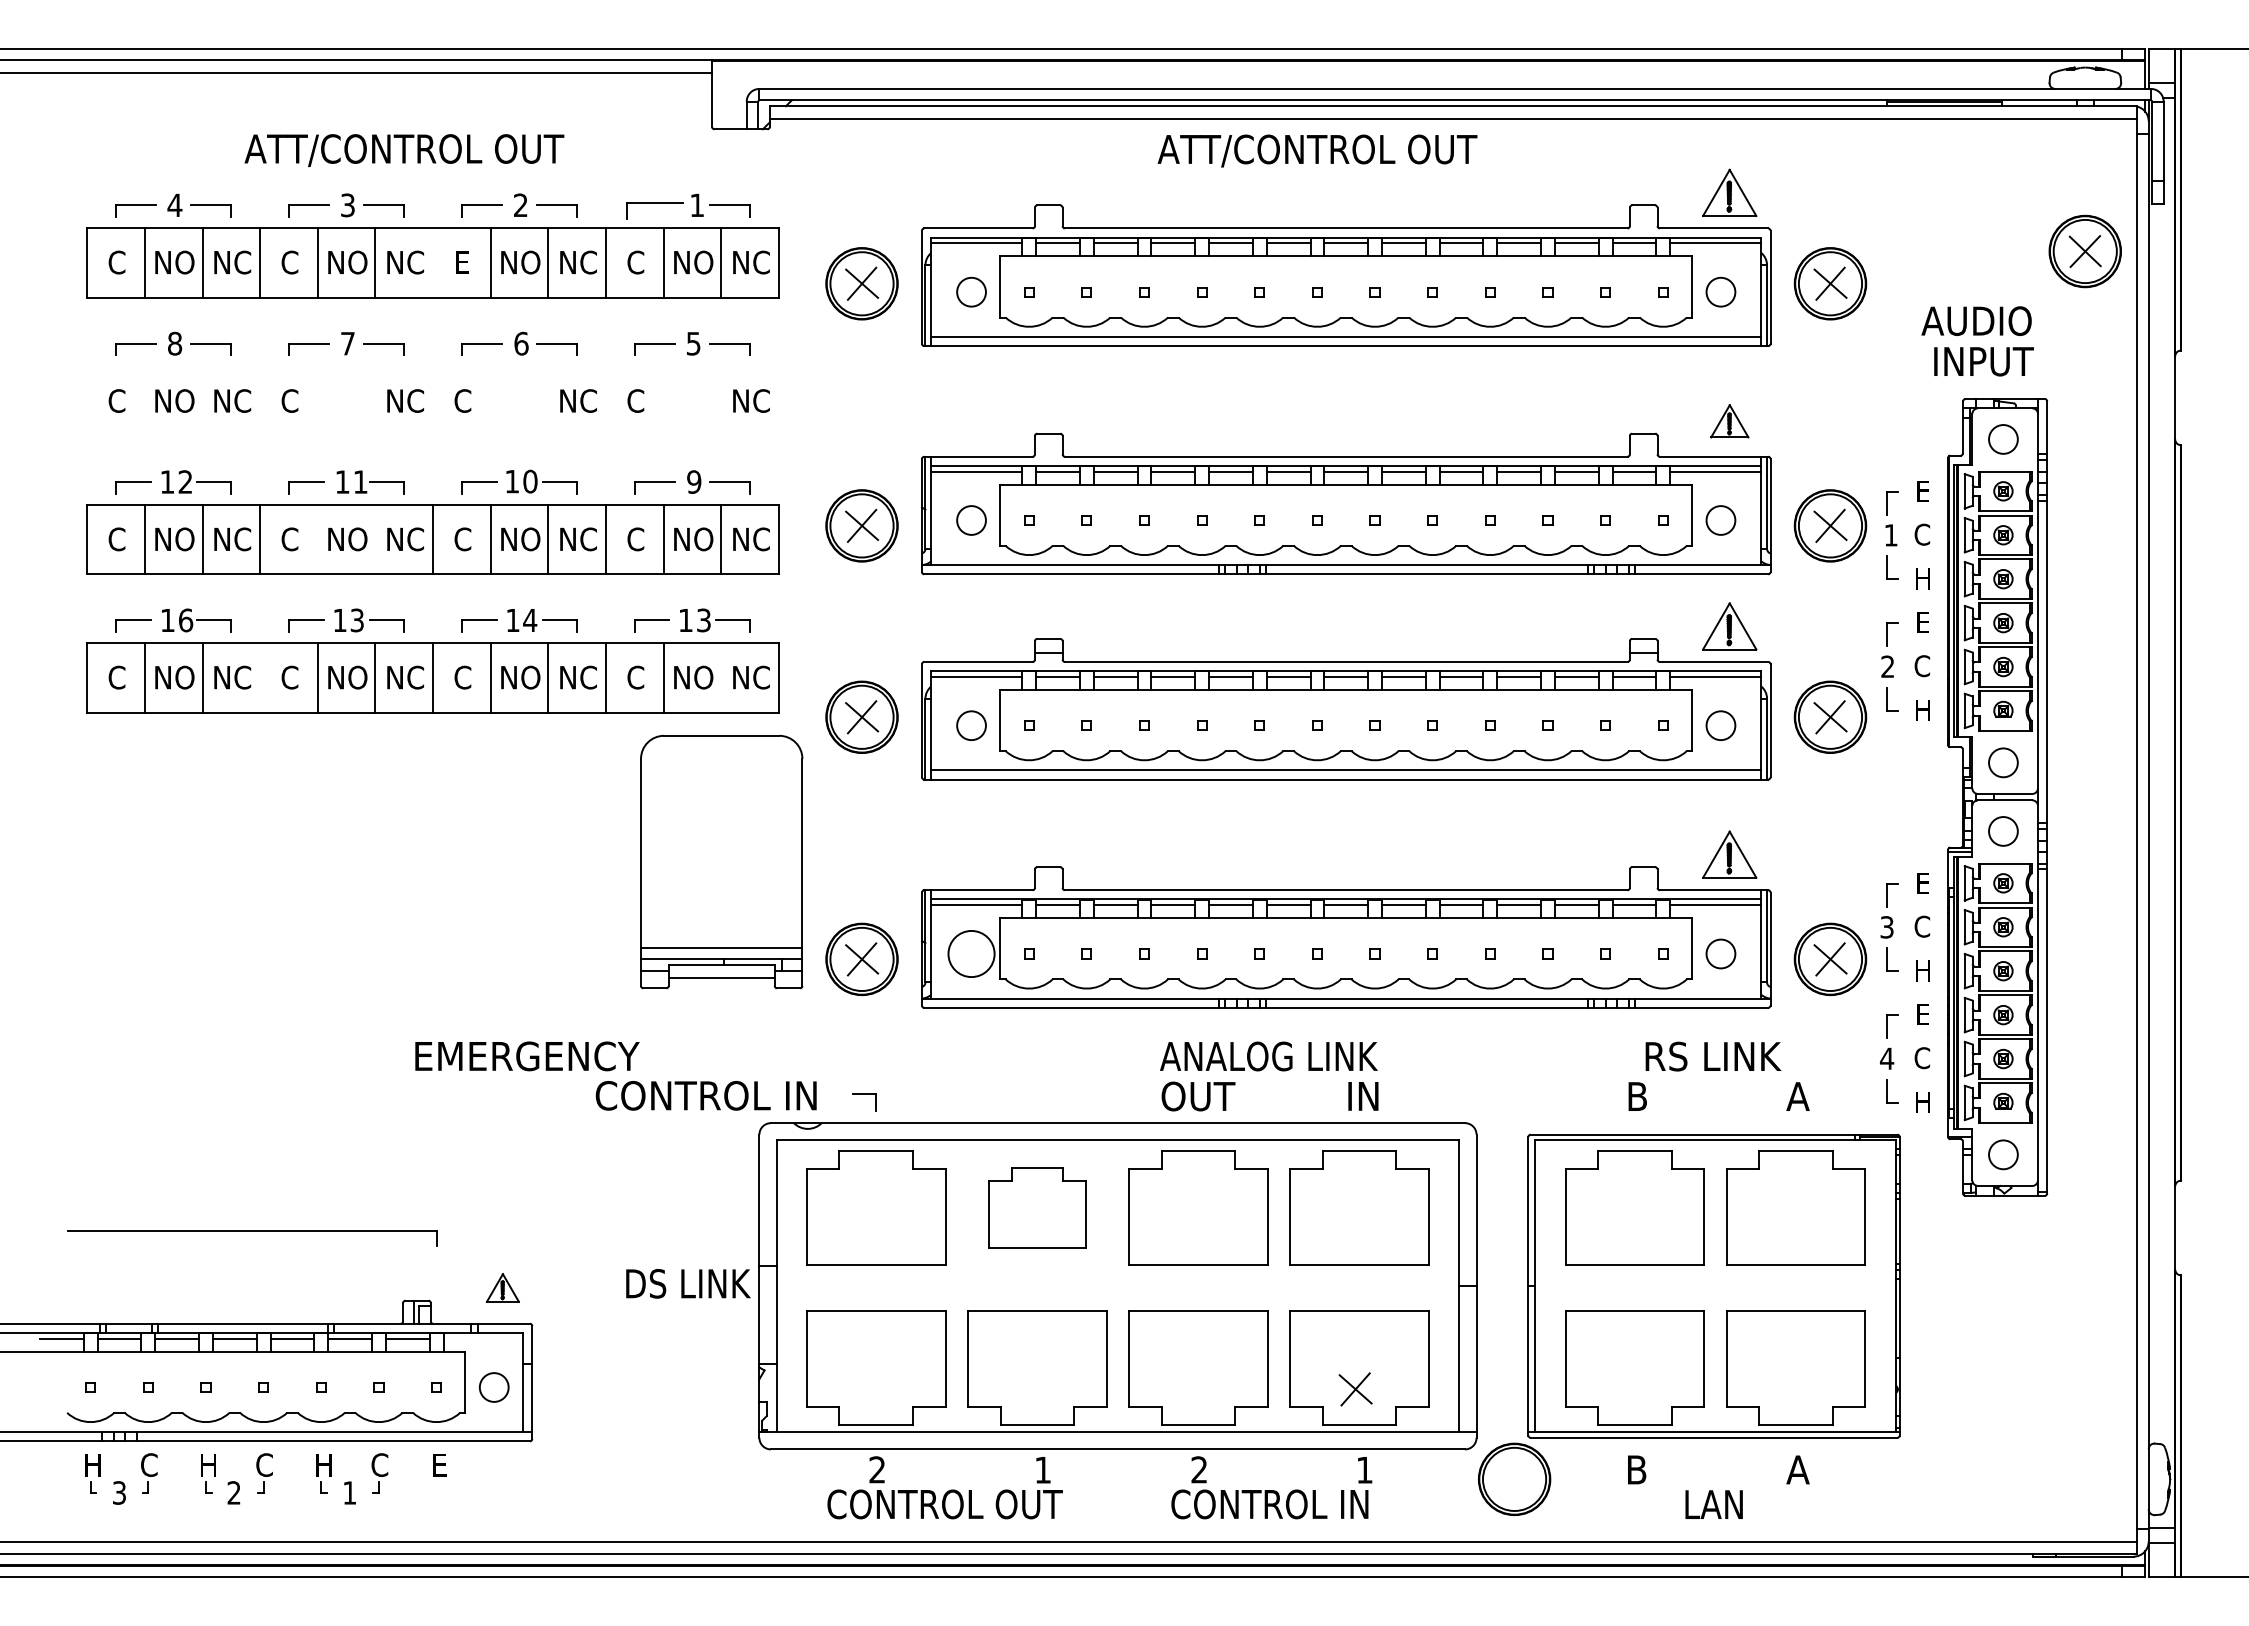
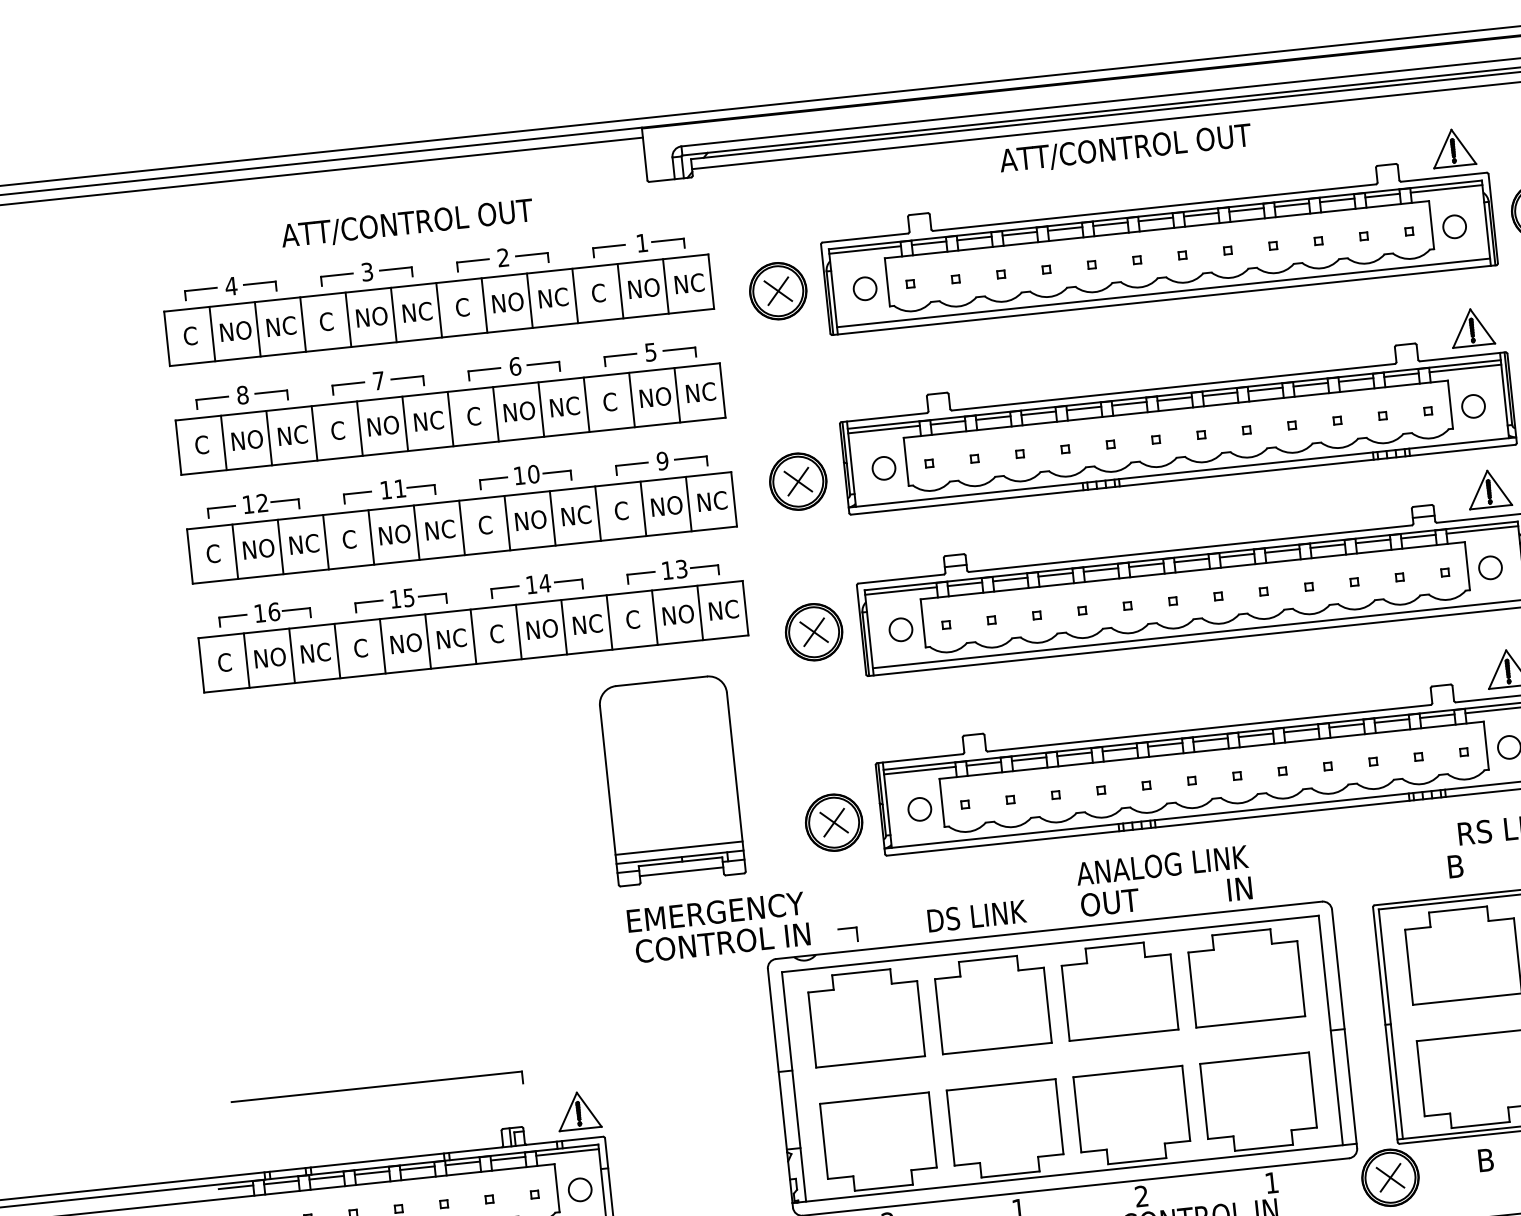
part: (654, 210) -> (608, 250), size x0.71
line: (433, 262) -> (439, 309), added
text: (462, 262) -> (462, 307), E -> C
part: (432, 401) -> (450, 419), added
part: (1729, 421) -> (1472, 327), size x1.43
line: (317, 539) -> (371, 537), added
line: (375, 539) -> (416, 532), added
text: (357, 619) -> (409, 597), 13 -> 15
line: (260, 677) -> (337, 650), added
line: (721, 677) -> (700, 612), added
part: (721, 861) -> (671, 780), moved
circle: (971, 953) -> (919, 809), size x0.62
text: (527, 1056) -> (715, 912), moved
part: (1037, 1207) -> (992, 1003), size x1.43
text: (688, 1283) -> (977, 915), moved
part: (502, 1287) -> (578, 1110), size x1.67
line: (483, 1338) -> (567, 1152), added
part: (1355, 1389) -> (1390, 1177), moved

